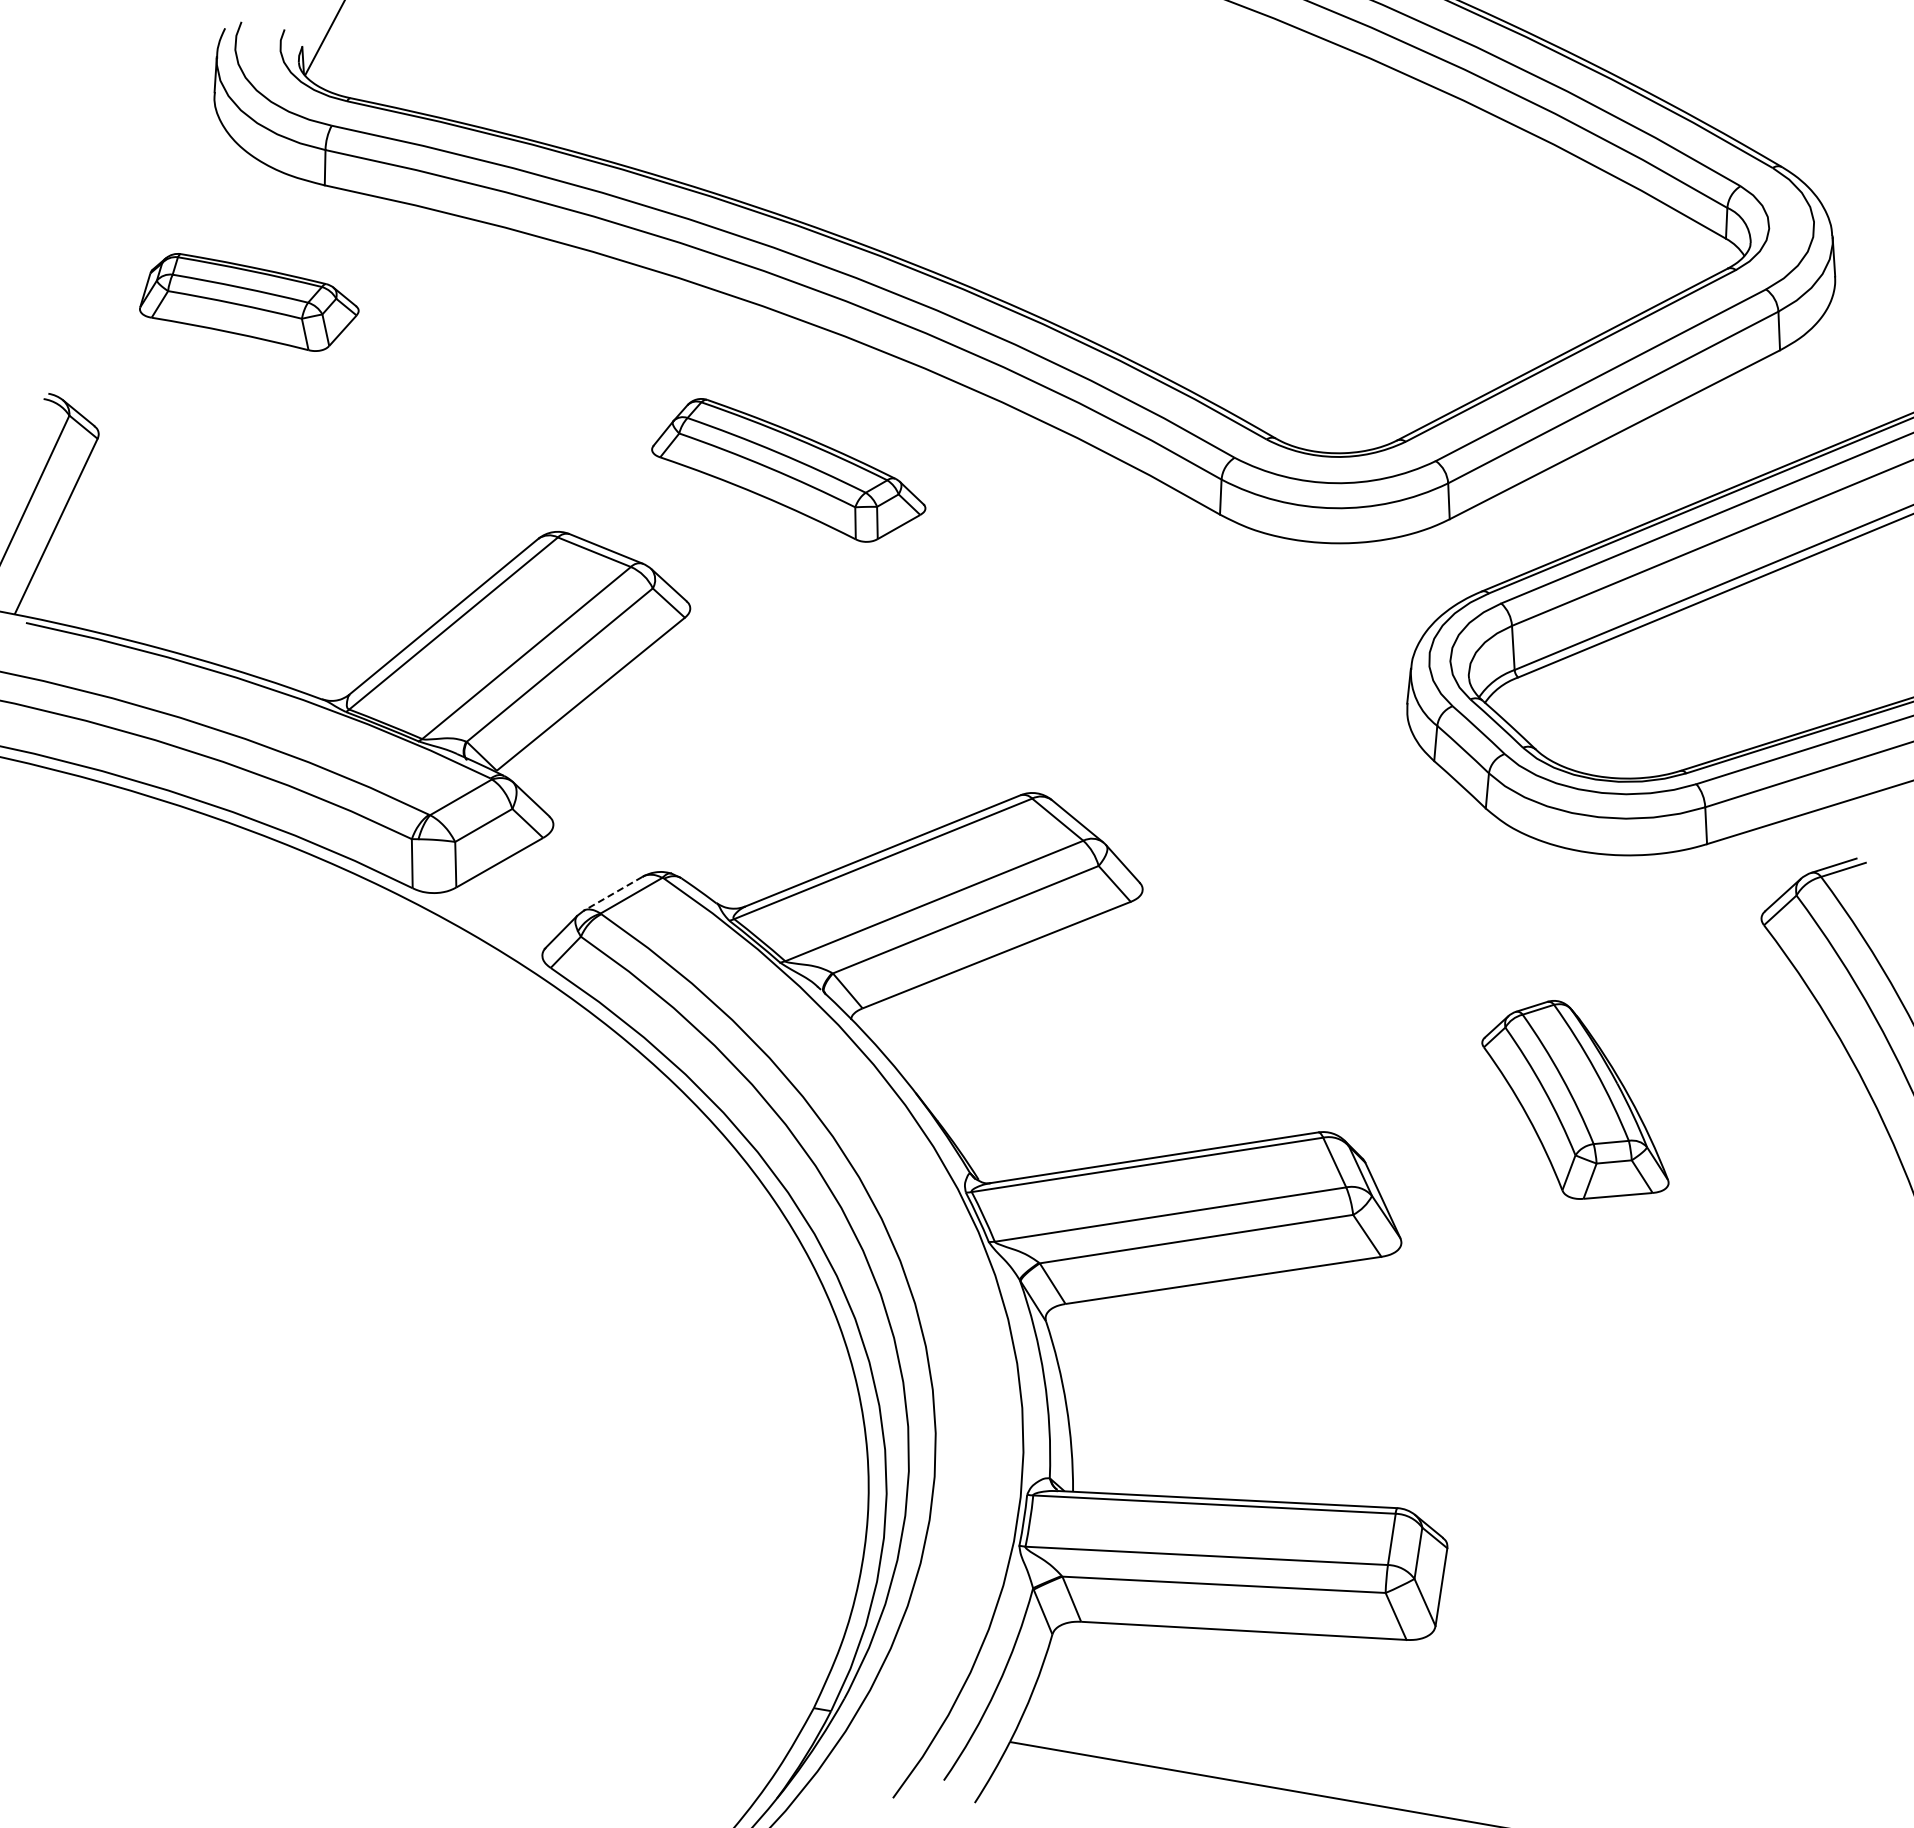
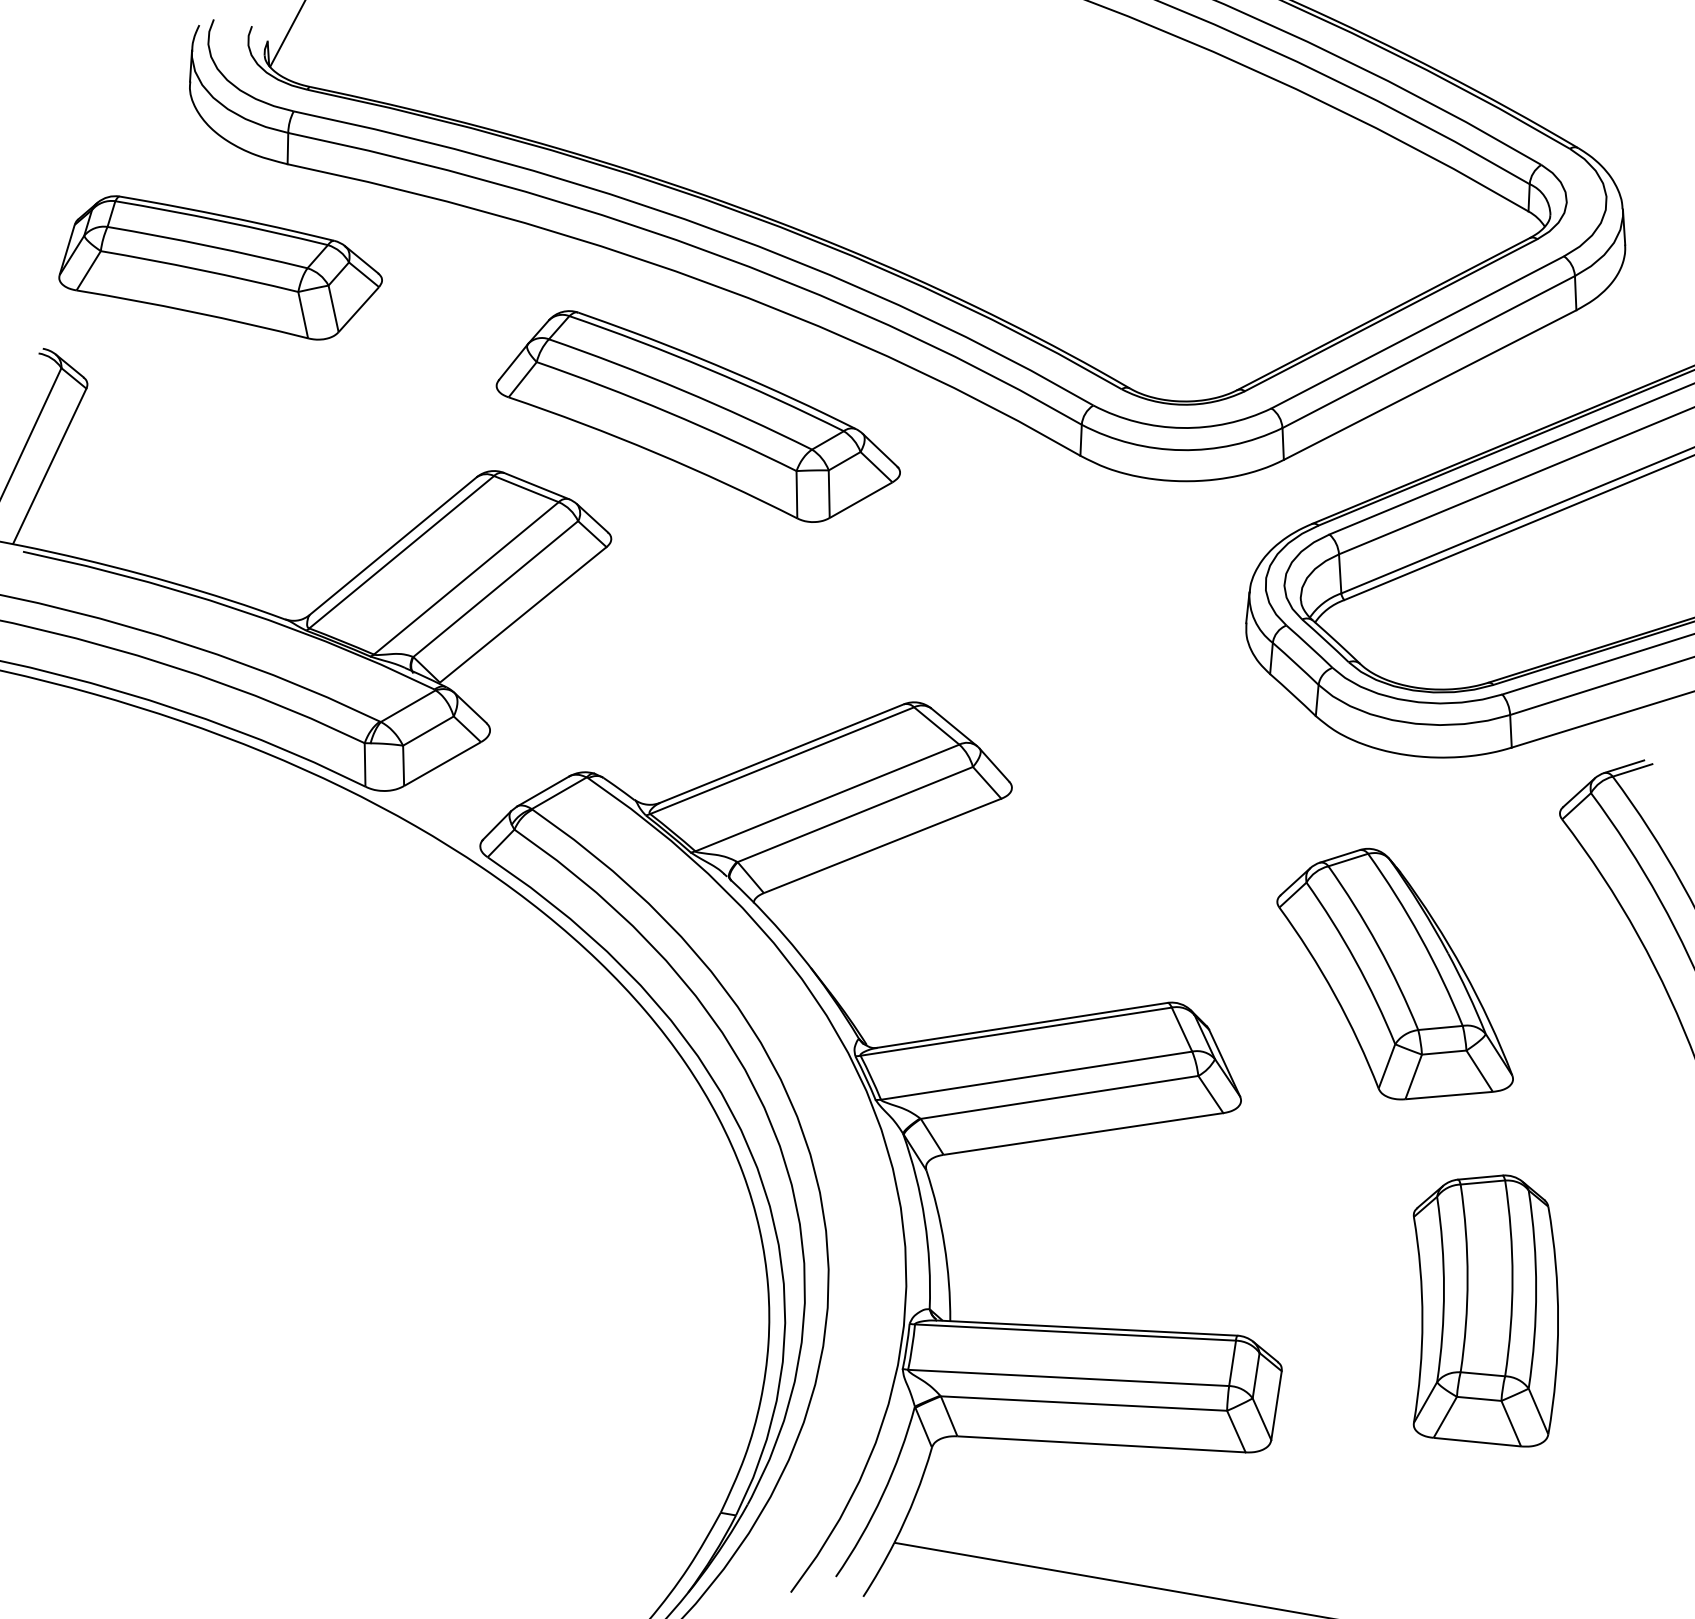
part: (249, 302) -> (220, 267), size x1.67
part: (788, 470) -> (698, 416), size x1.67
line: (613, 893) -> (543, 791), dashed -> solid
part: (1575, 1099) -> (1395, 973), size x1.43
part: (1677, 1480) -> (1485, 1311), added

